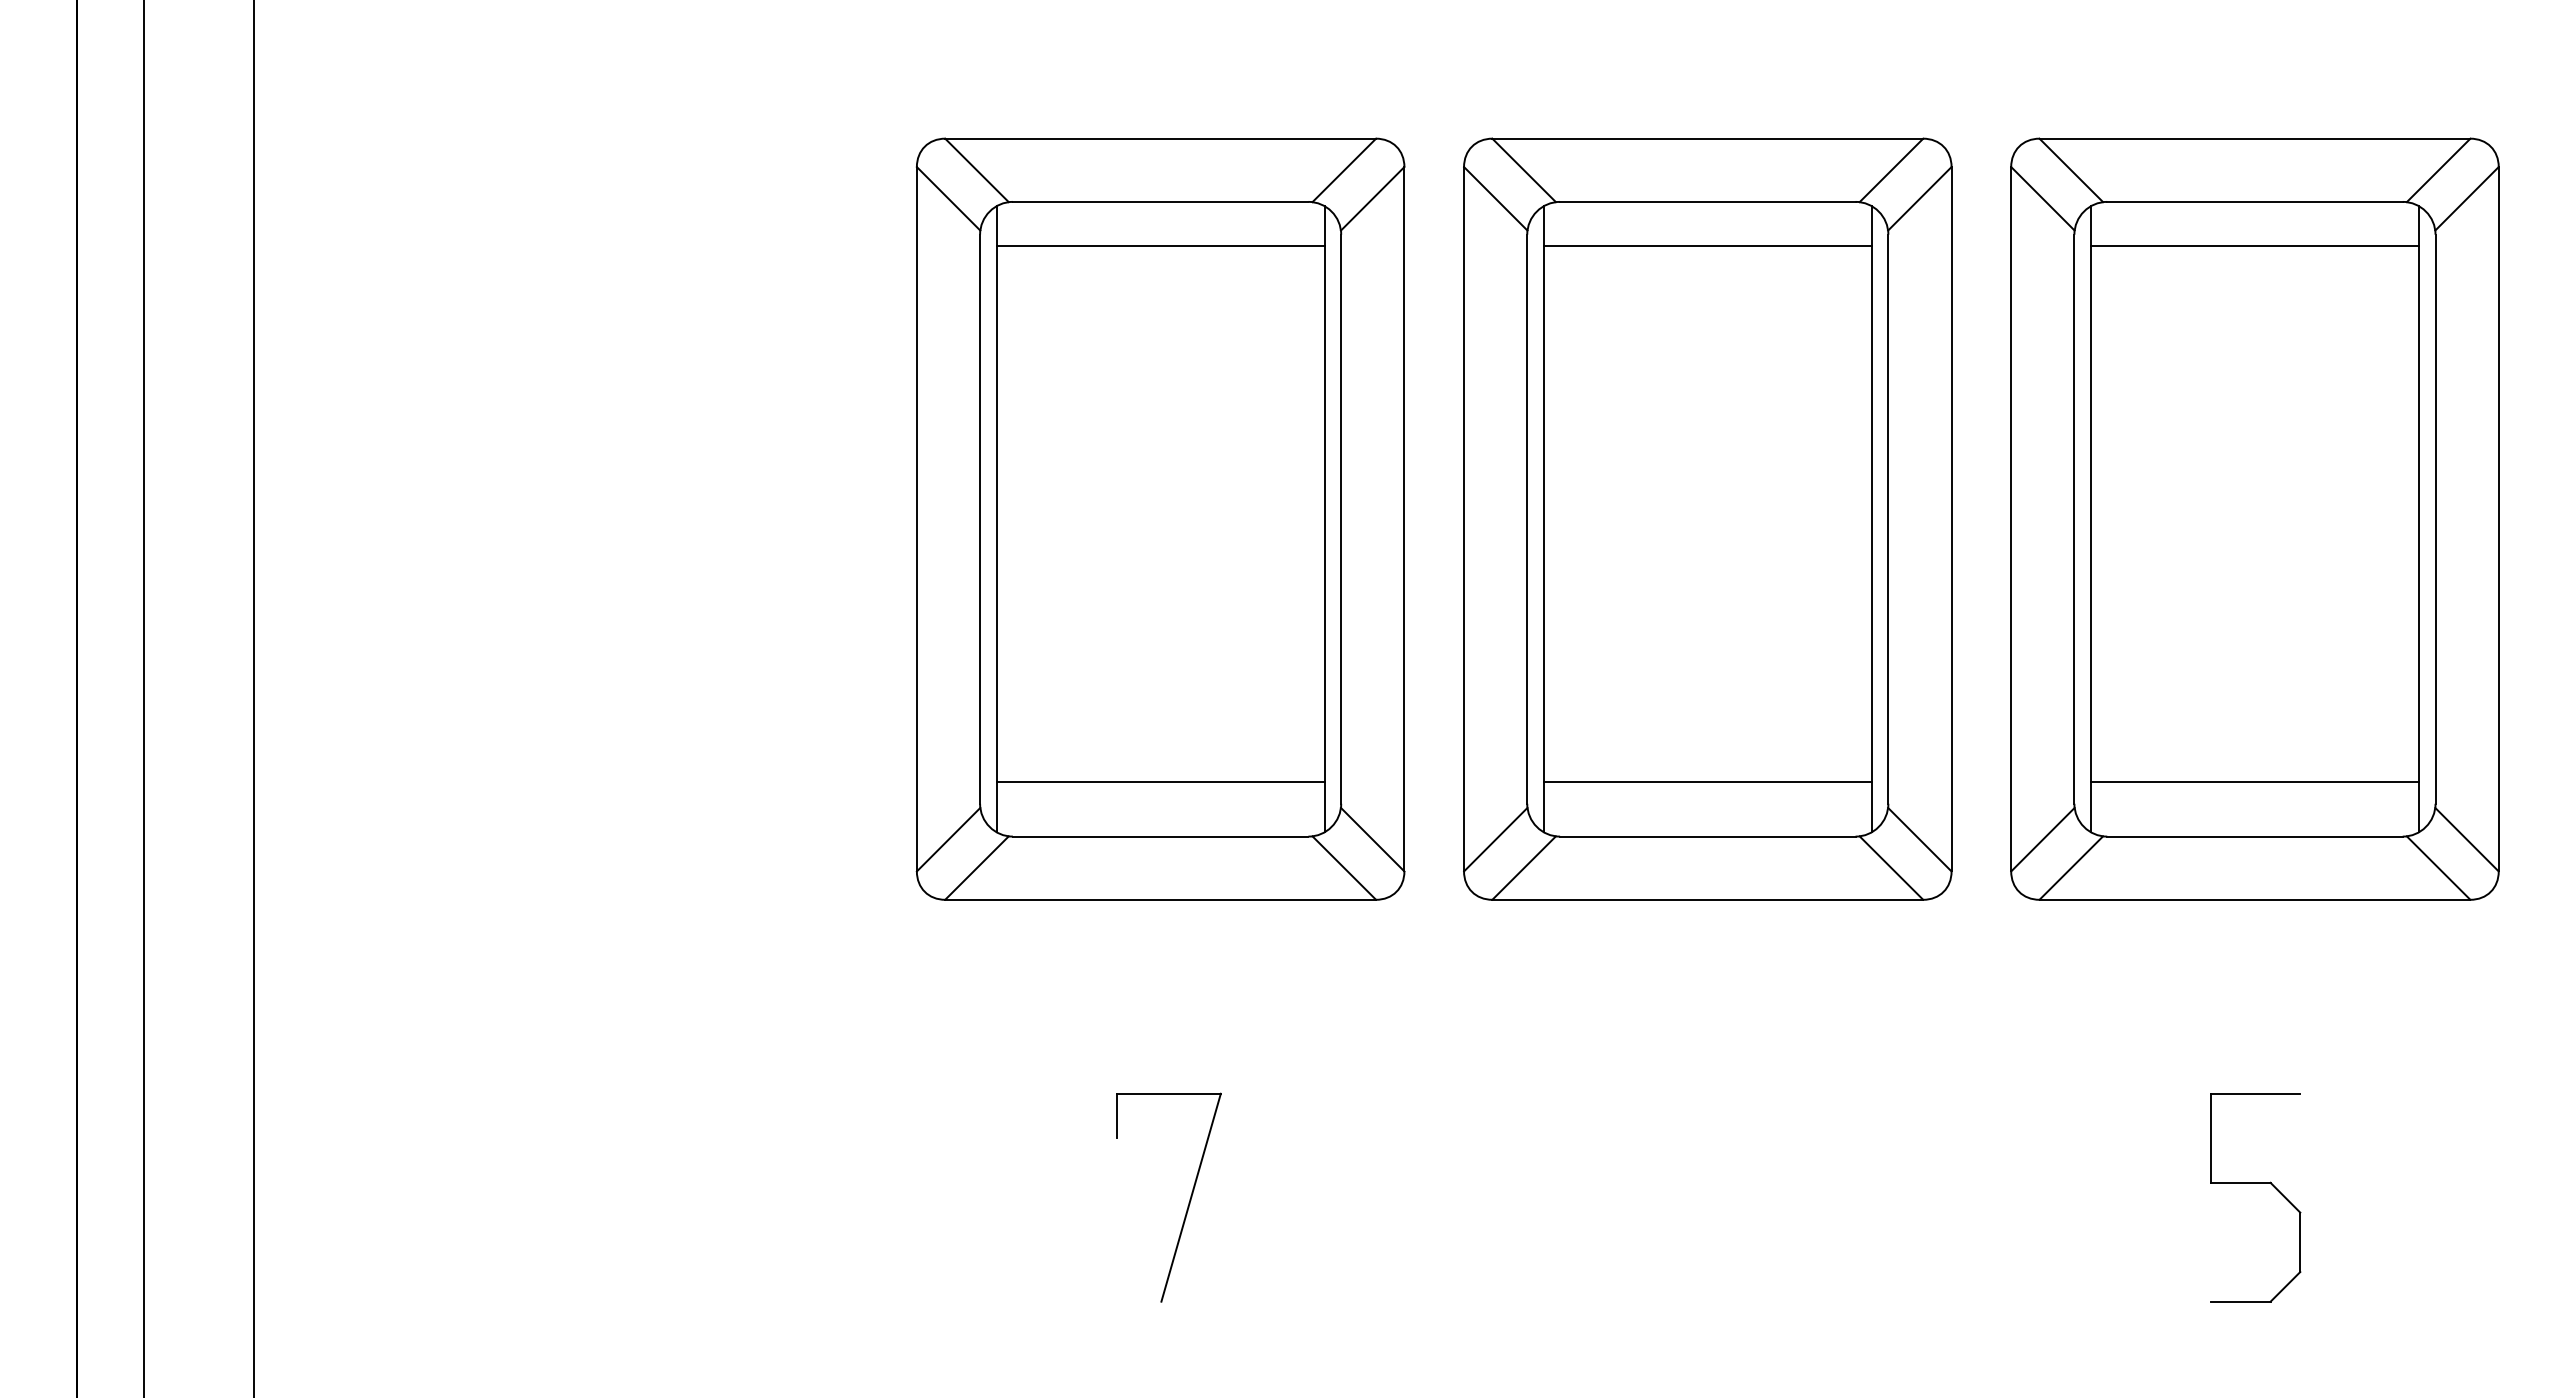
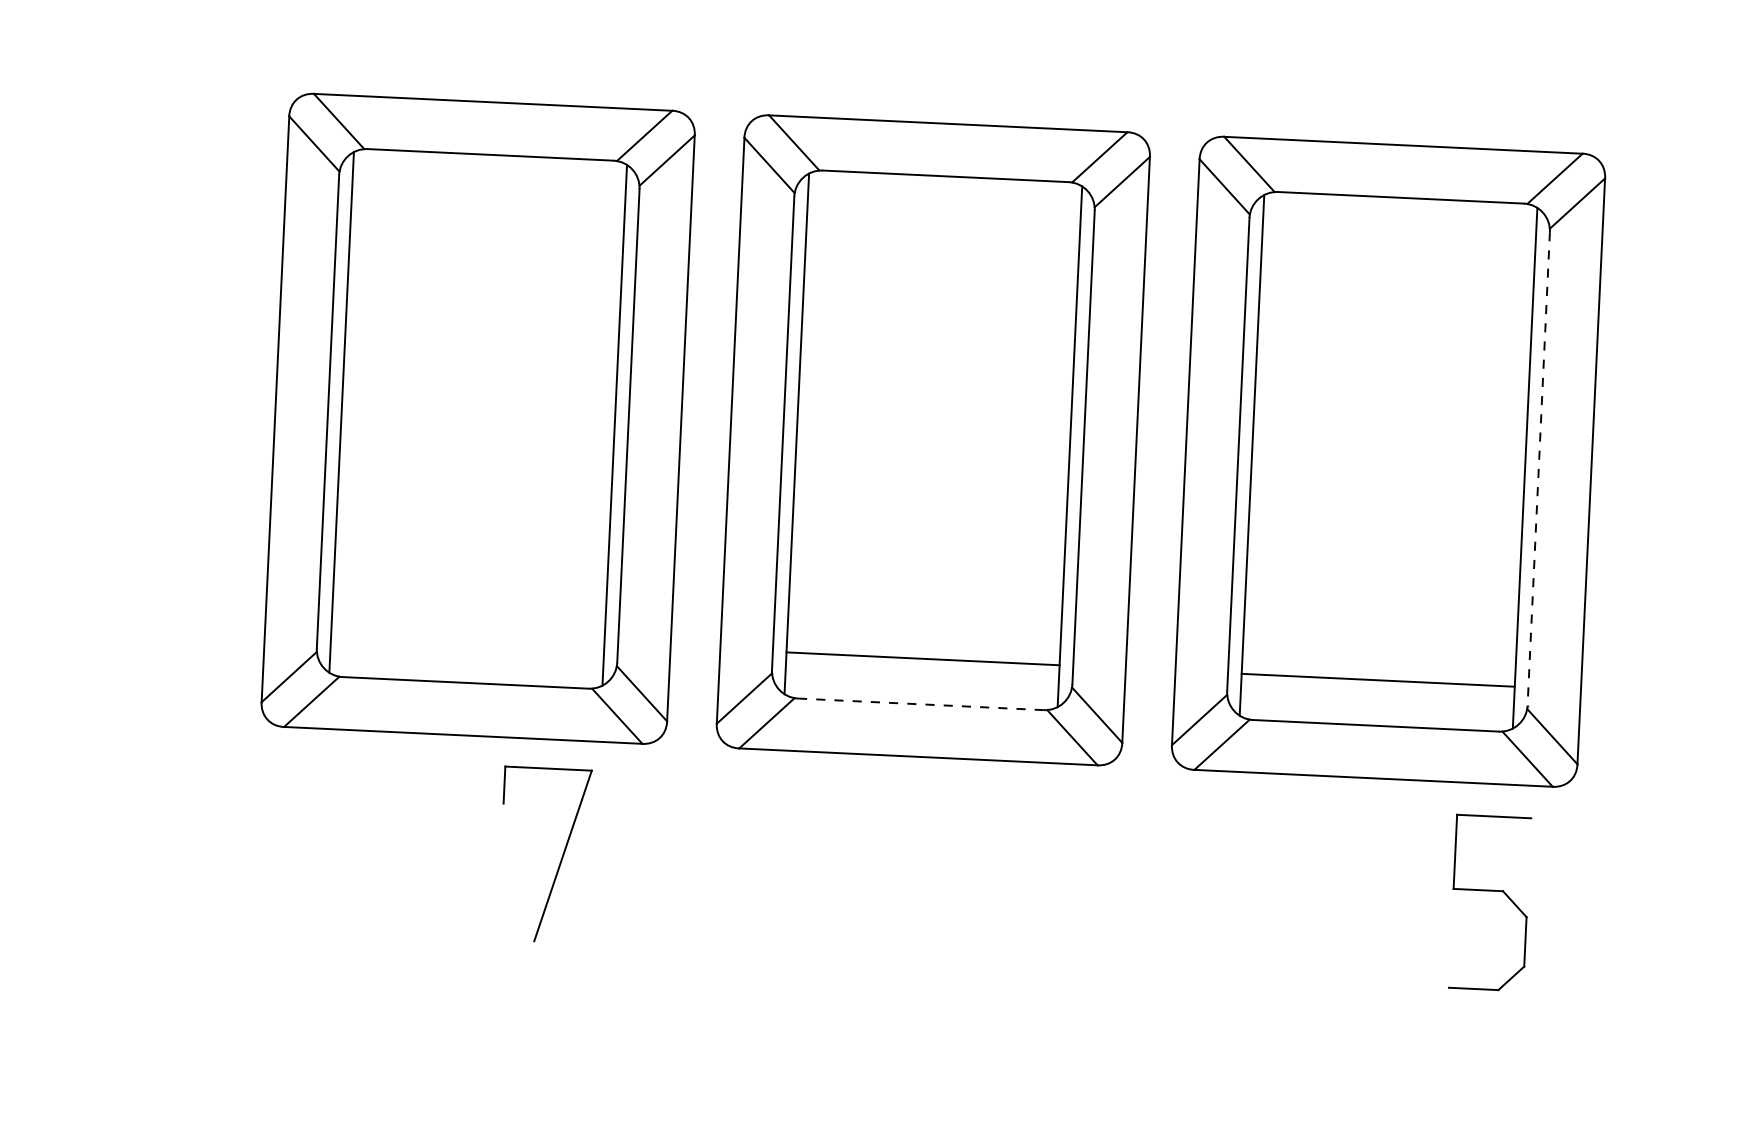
line: (1160, 245) -> (488, 191), removed
line: (1707, 245) -> (943, 212), removed
line: (2254, 245) -> (1398, 234), removed
line: (2435, 519) -> (1538, 469), solid -> dashed
line: (1160, 781) -> (467, 637), removed
line: (1707, 836) -> (920, 704), solid -> dashed
part: (2255, 1183) -> (1490, 891), moved
part: (1188, 1202) -> (560, 859), moved

